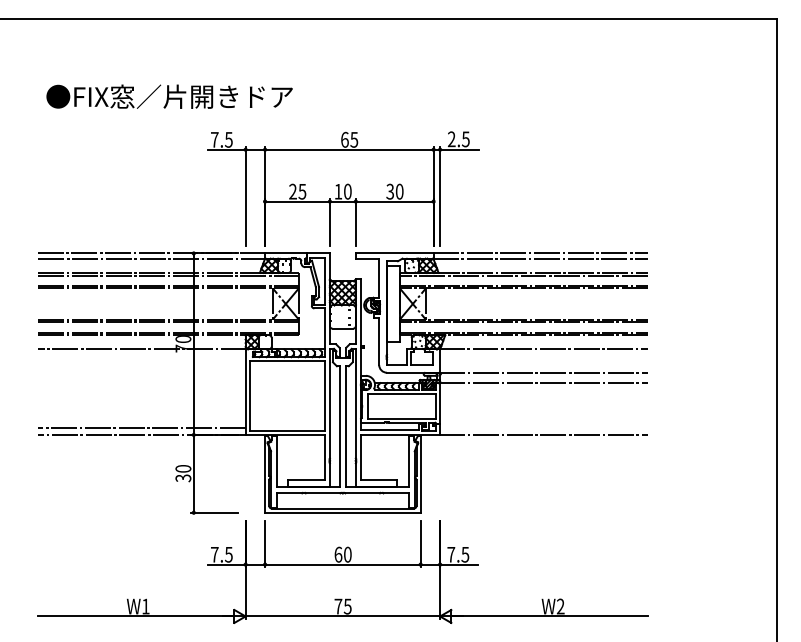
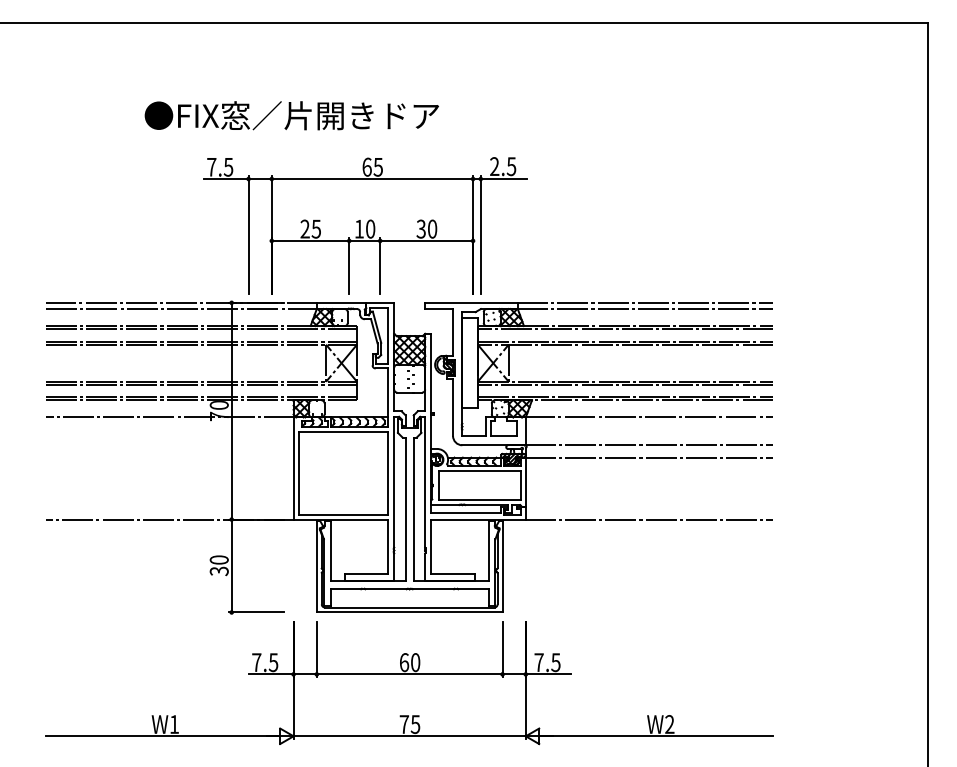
text: (169, 96) -> (291, 115), moved
part: (343, 188) -> (365, 225), moved
line: (141, 428) -> (169, 511), removed

